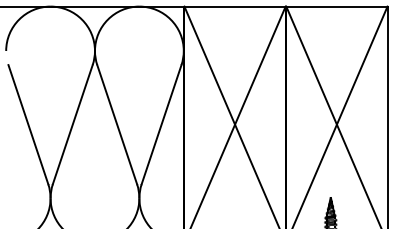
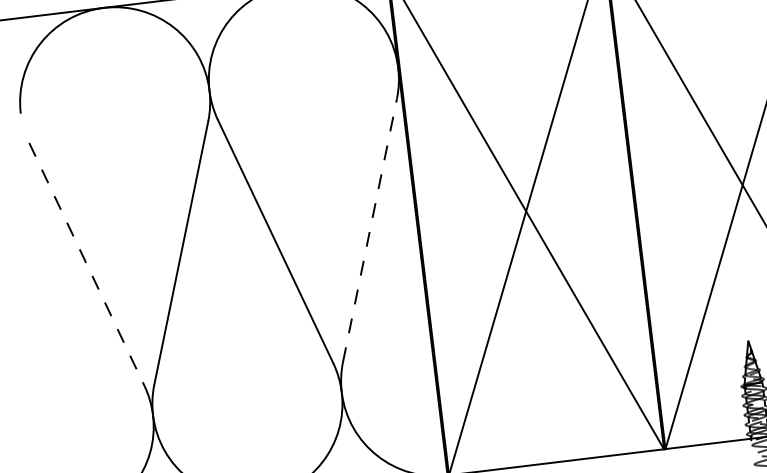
line: (28, 124) -> (87, 264), solid -> dashed
line: (161, 124) -> (369, 229), solid -> dashed

